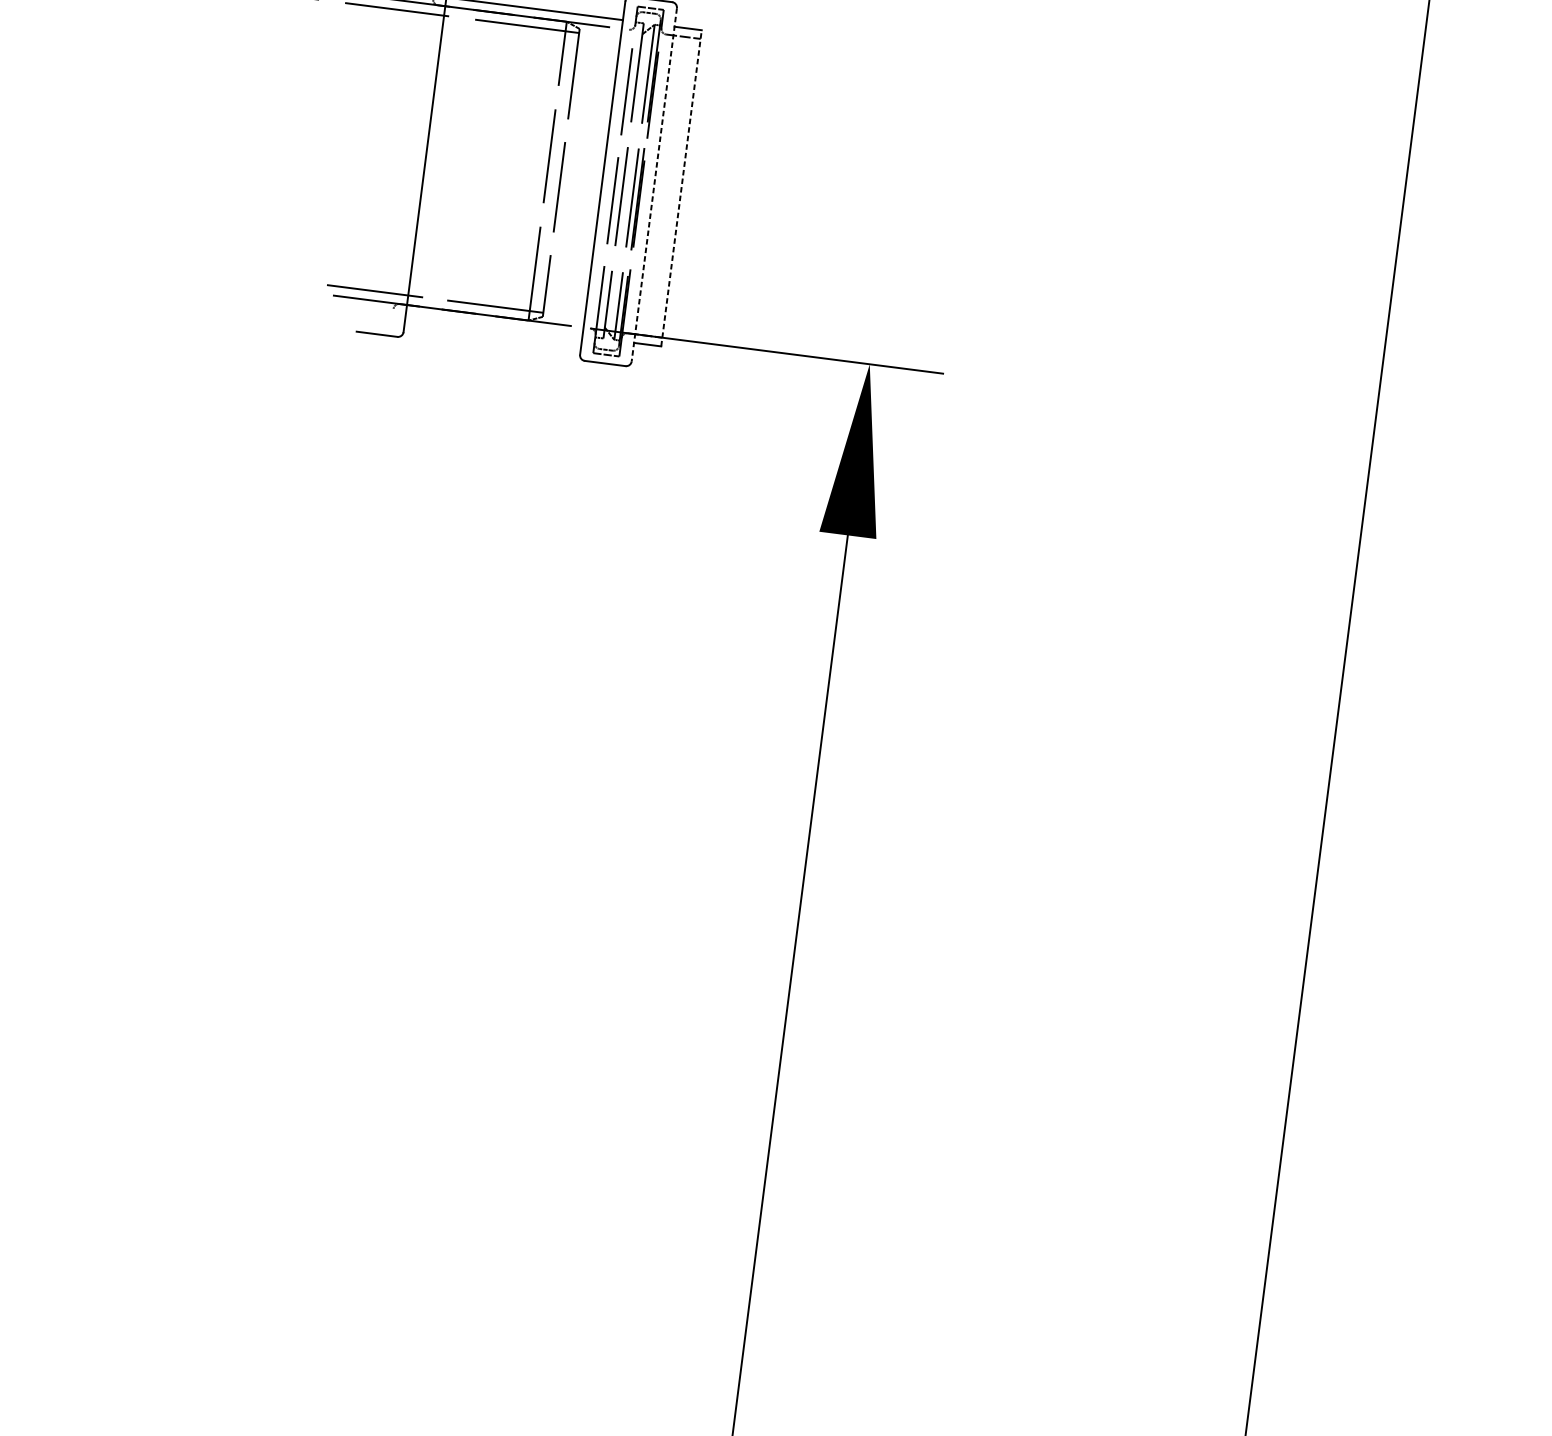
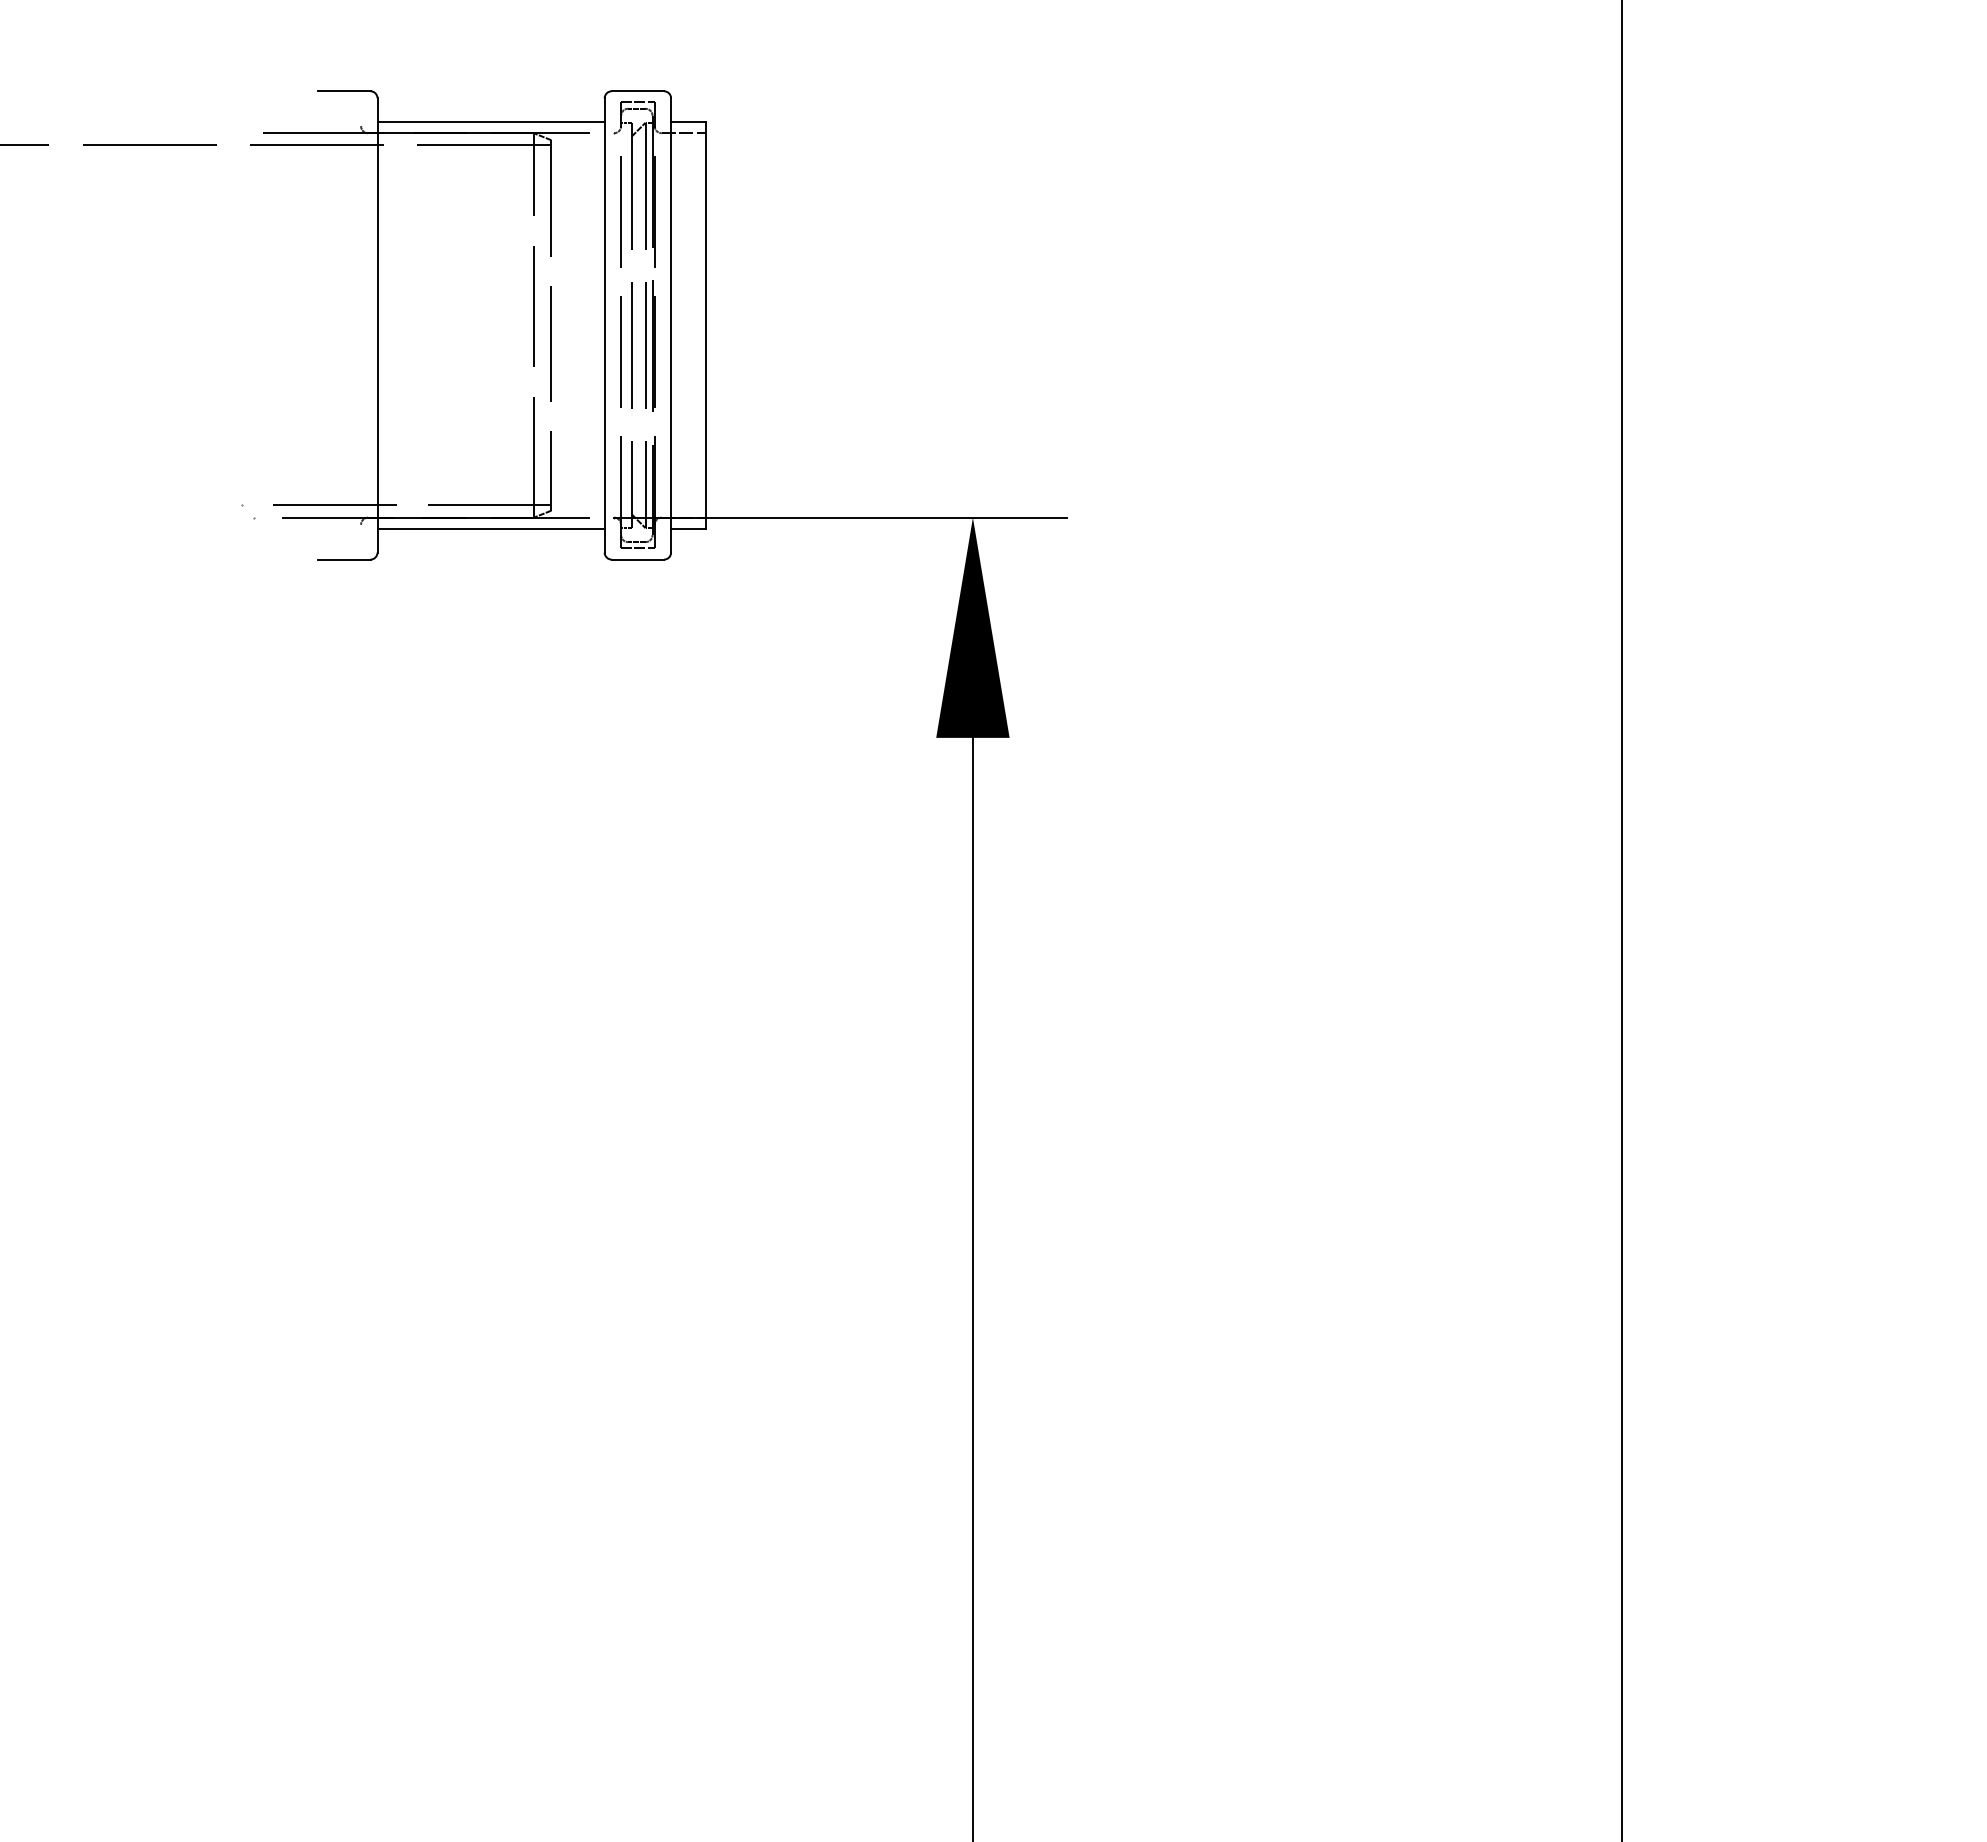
line: (654, 184) -> (671, 325), dashed -> solid
line: (681, 187) -> (706, 324), dashed -> solid
line: (493, 324) -> (490, 528), added

